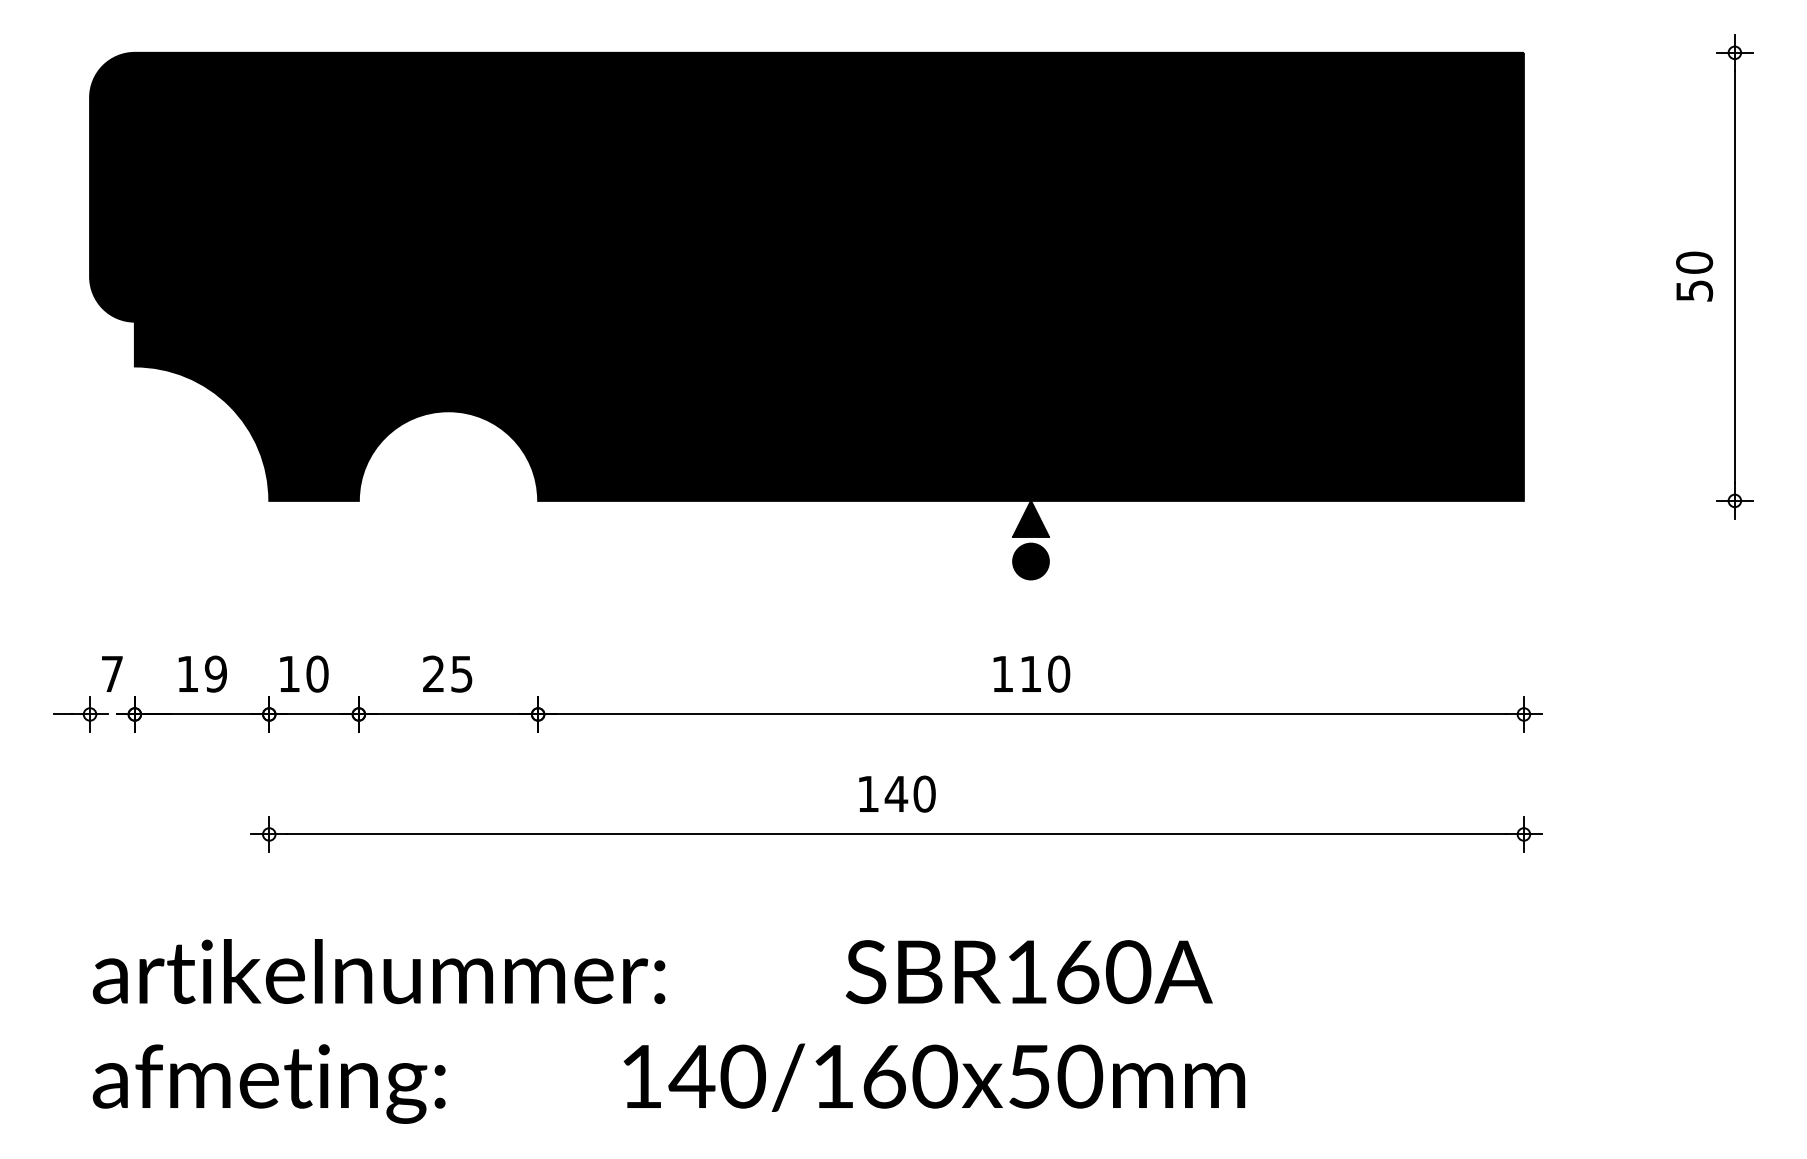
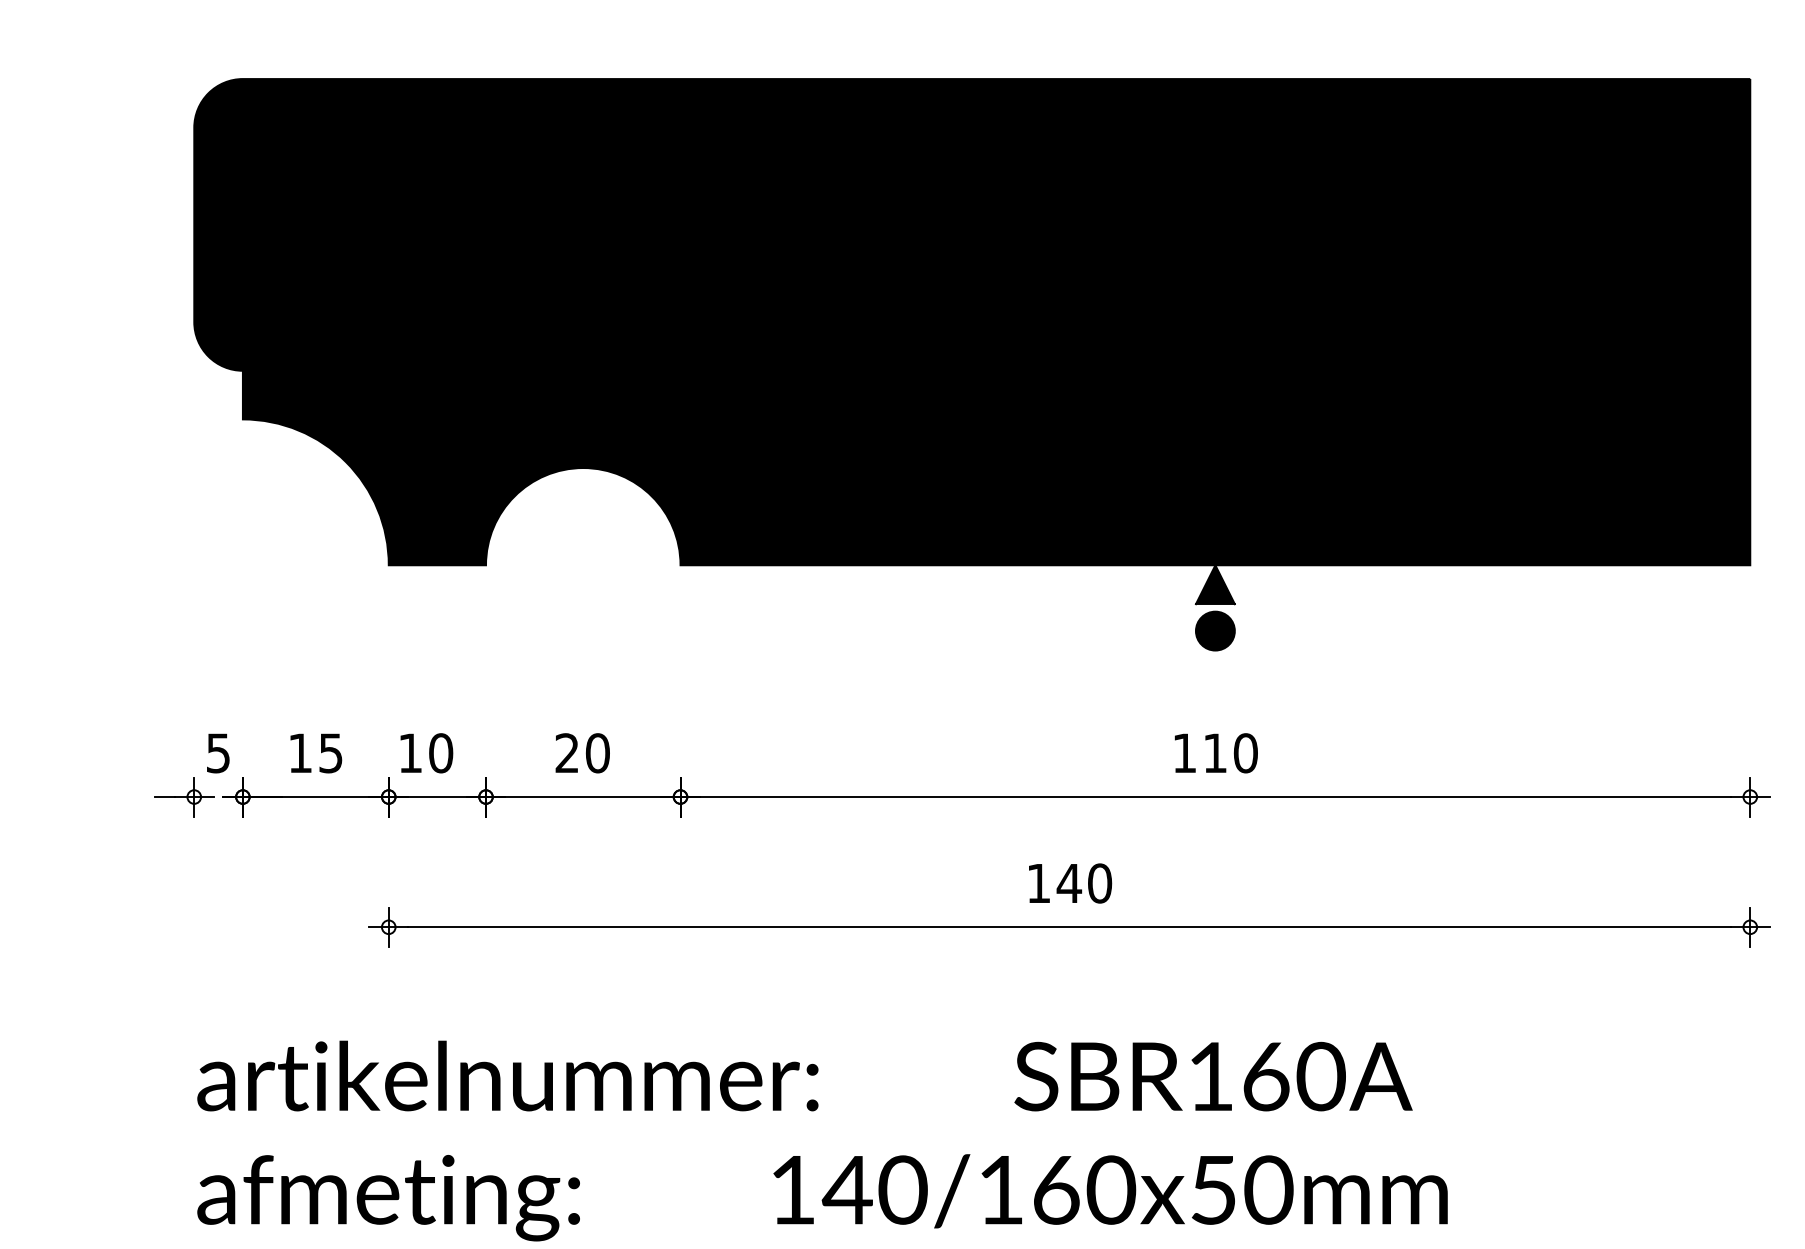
text: (215, 673) -> (330, 752), 19 -> 15
text: (462, 673) -> (598, 752), 25 -> 20
text: (111, 674) -> (217, 753), 7 -> 5

